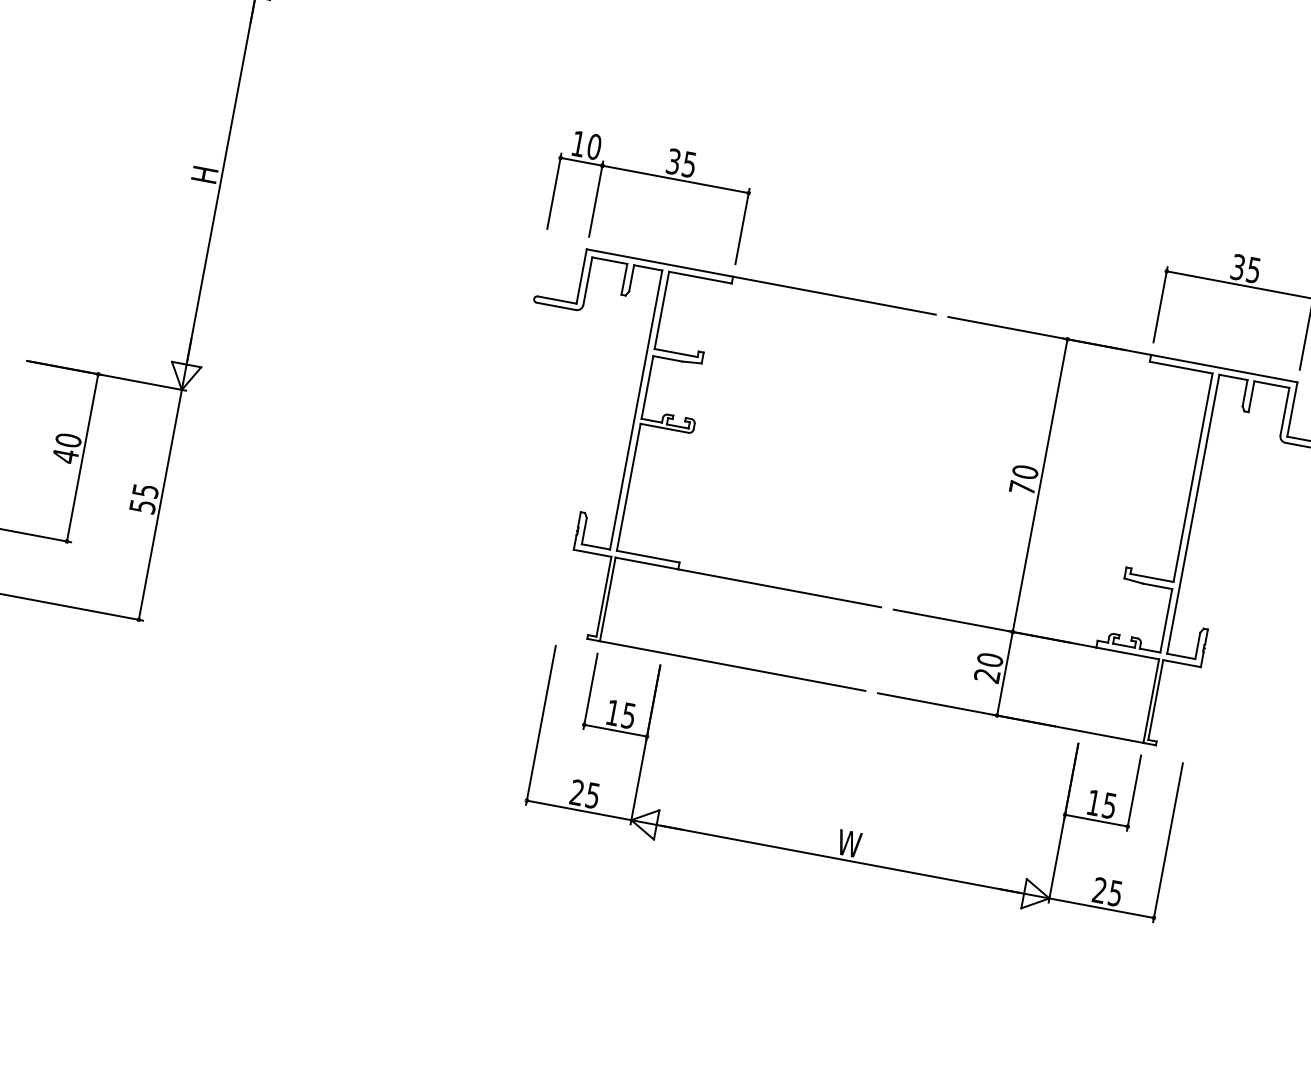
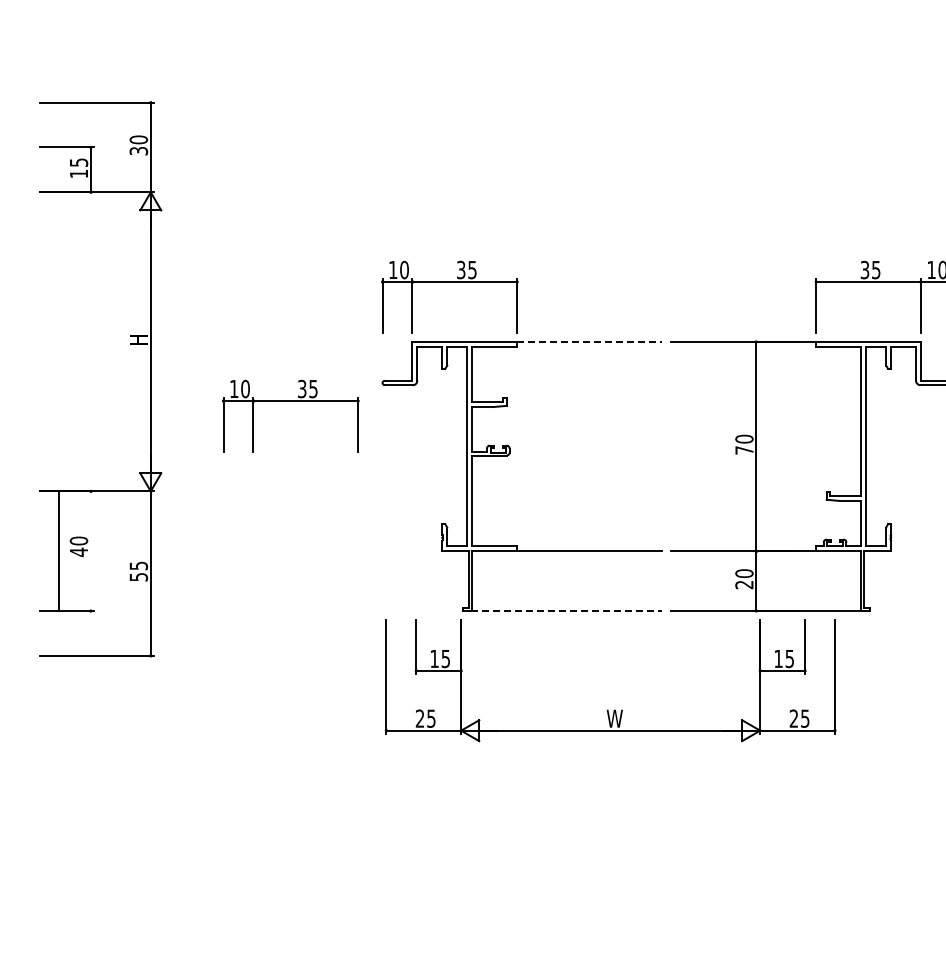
line: (834, 295) -> (589, 341), solid -> dashed
part: (400, 300) -> (290, 401), added
line: (81, 458) -> (58, 551), moved
line: (732, 666) -> (567, 611), solid -> dashed
part: (841, 828) -> (607, 709), moved

